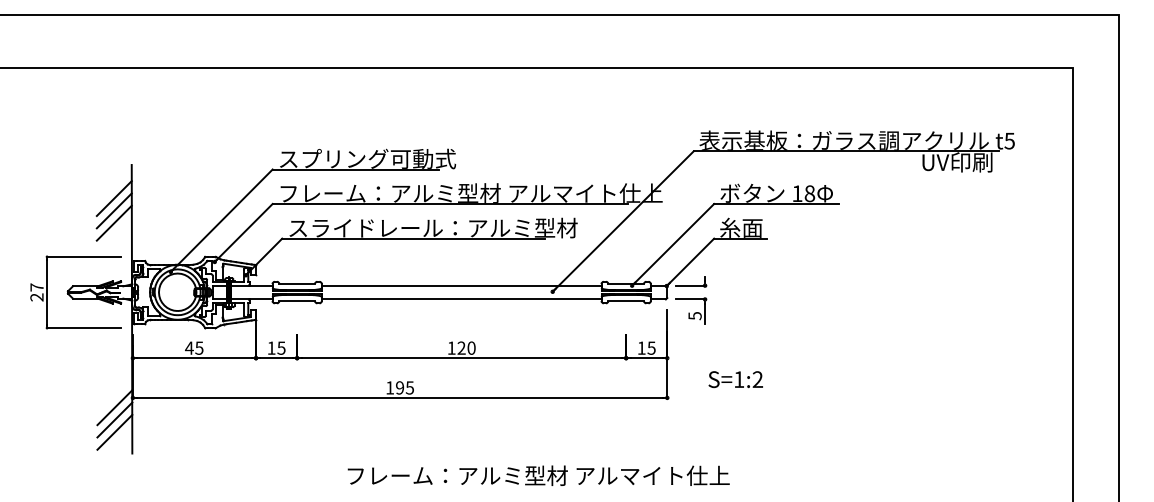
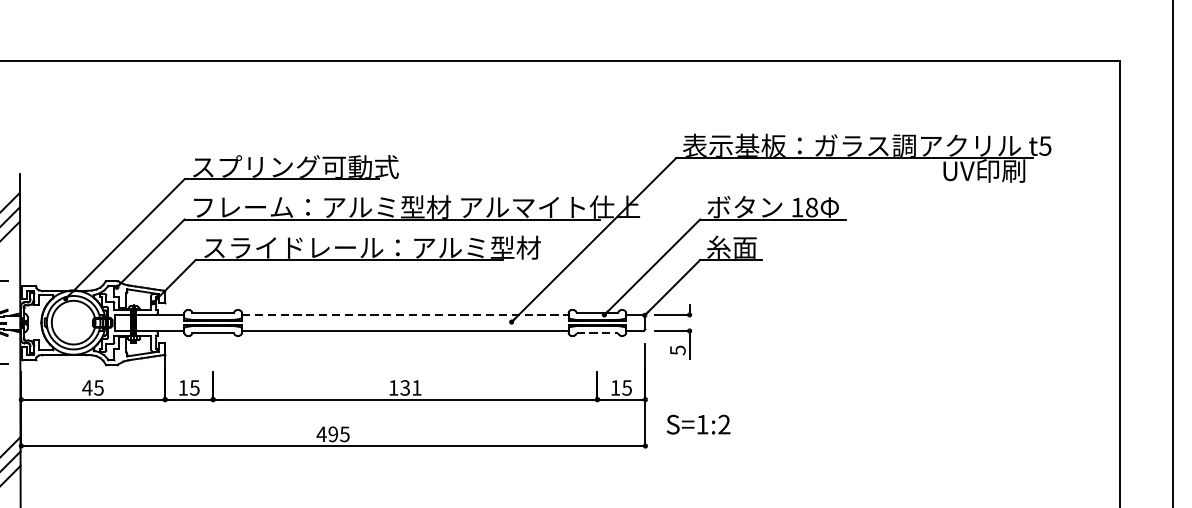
line: (461, 285) -> (405, 314), solid -> dashed
line: (626, 301) -> (597, 333), solid -> dashed
text: (466, 347) -> (410, 387), 120 -> 131
text: (735, 379) -> (698, 424), moved
text: (389, 387) -> (321, 433), 195 -> 495

